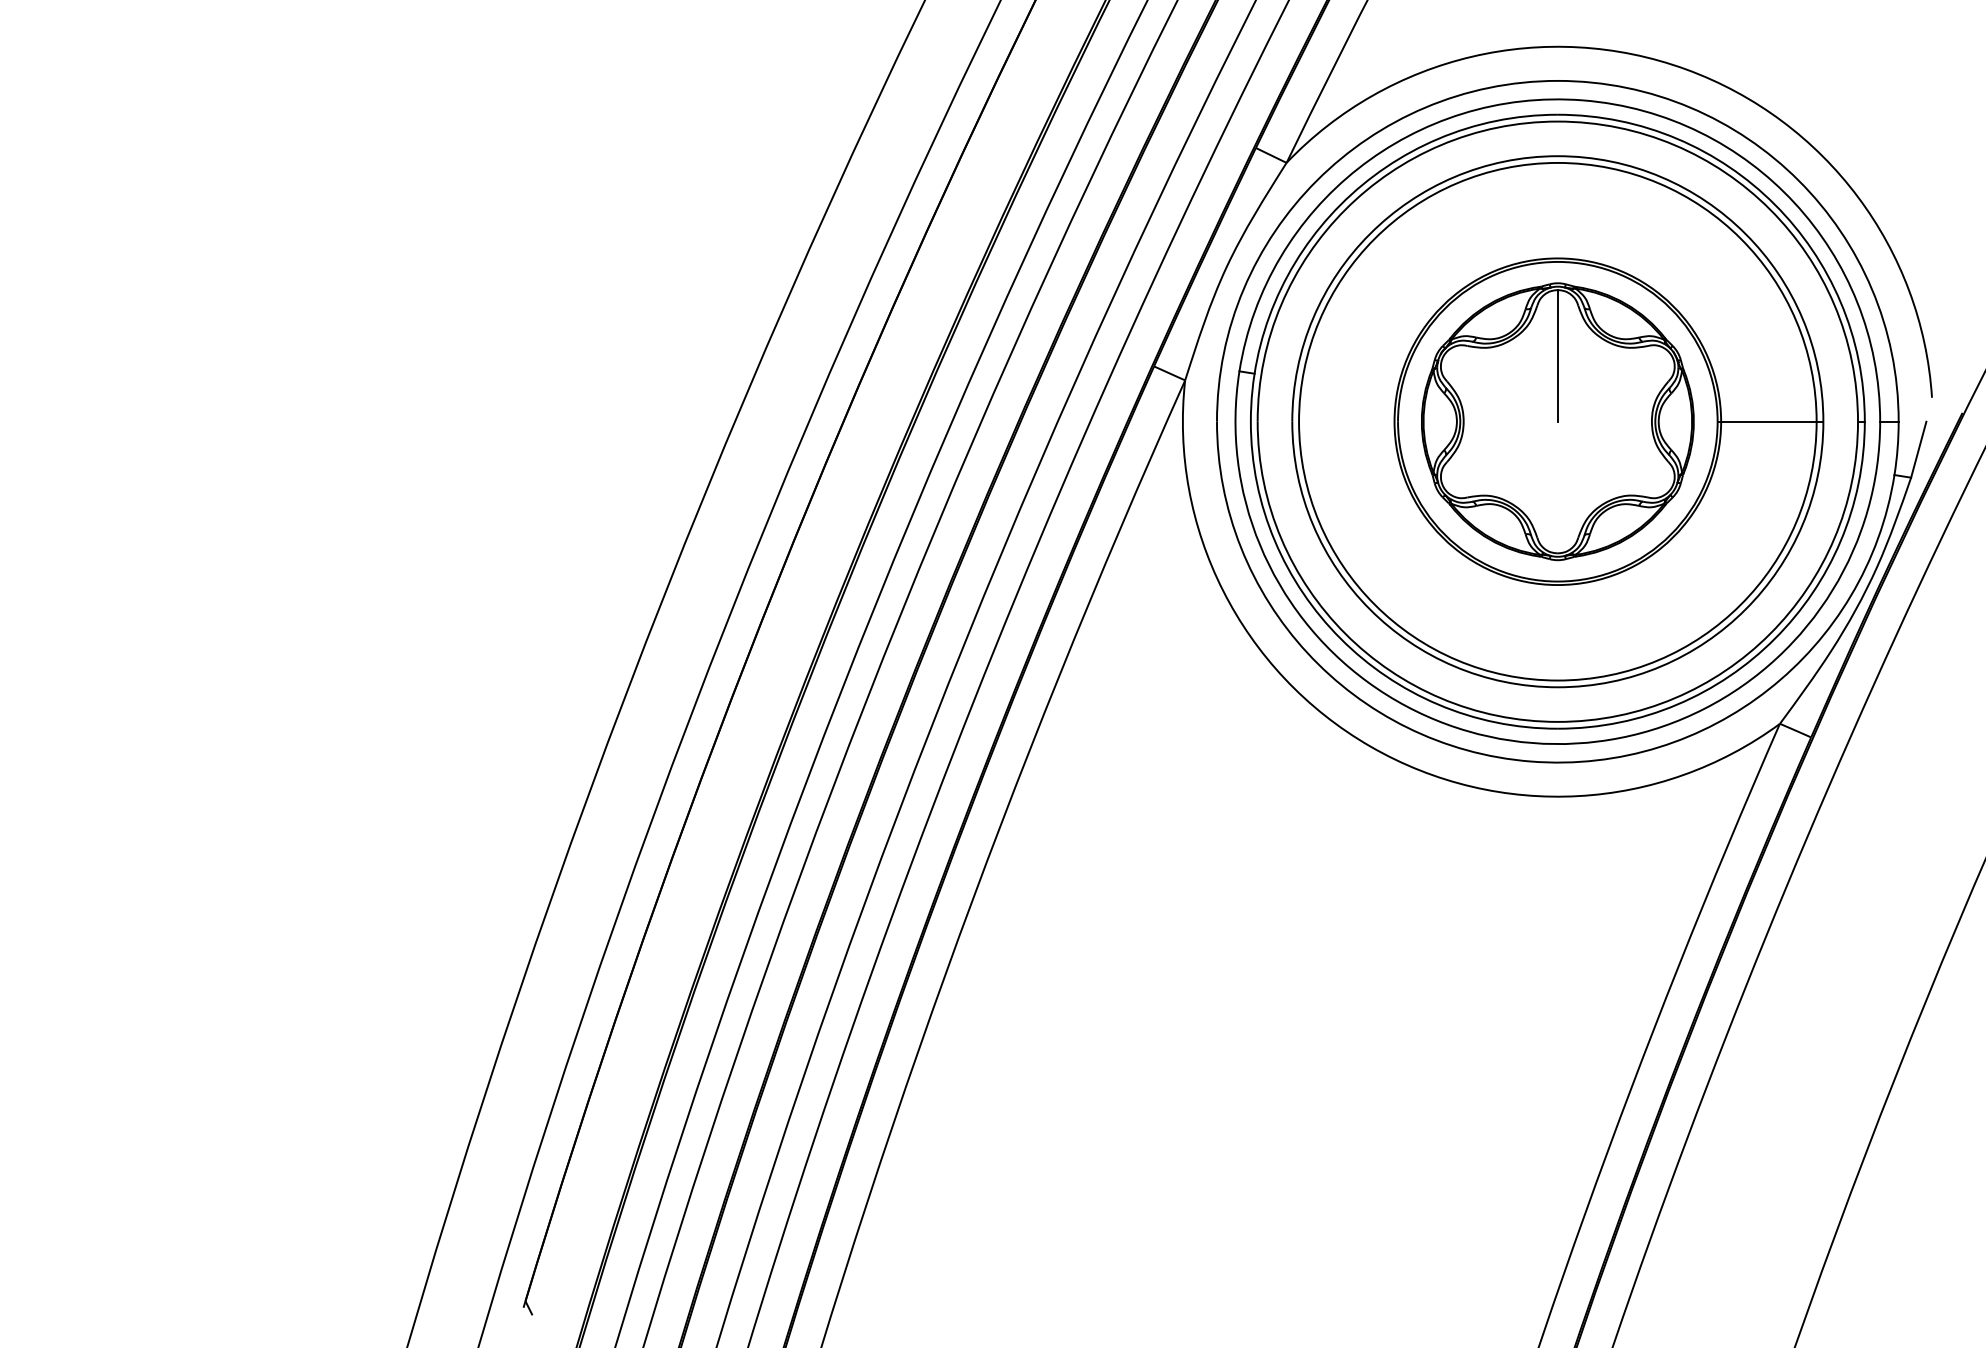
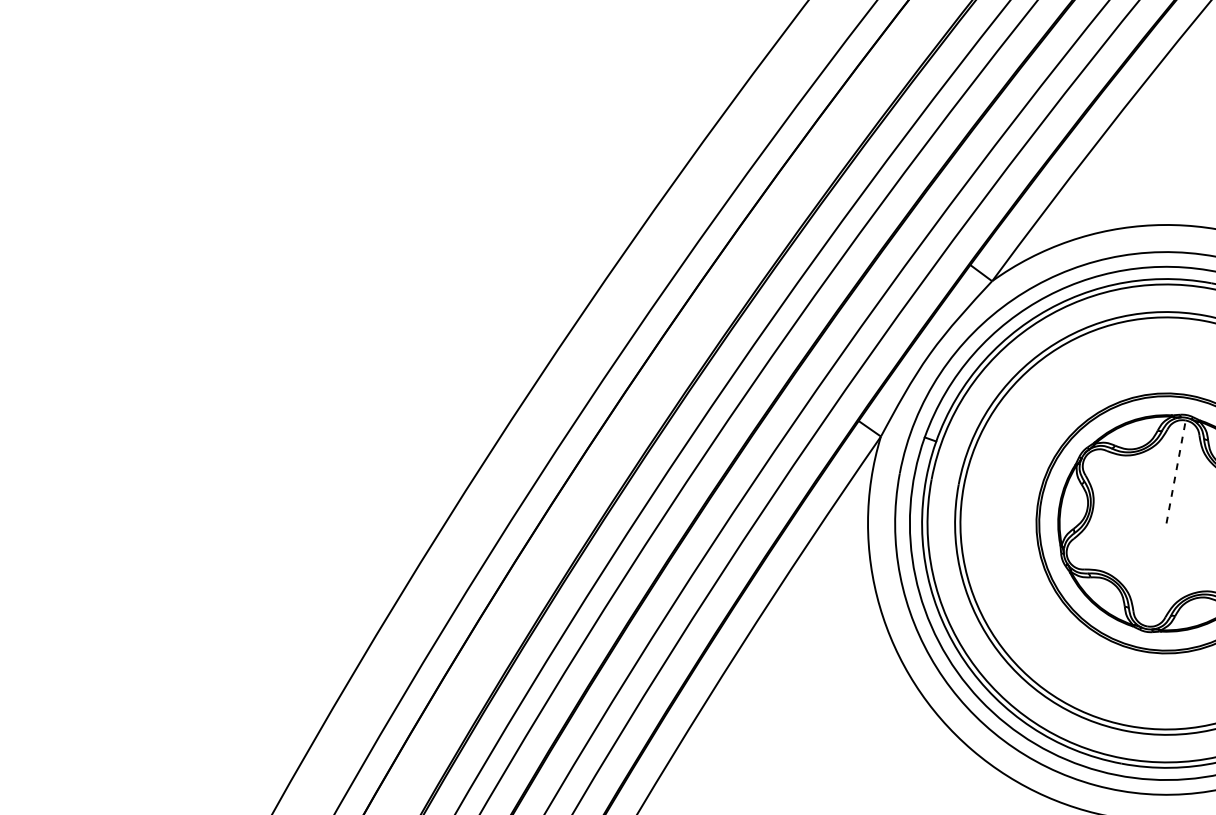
line: (1557, 355) -> (1175, 471), solid -> dashed

